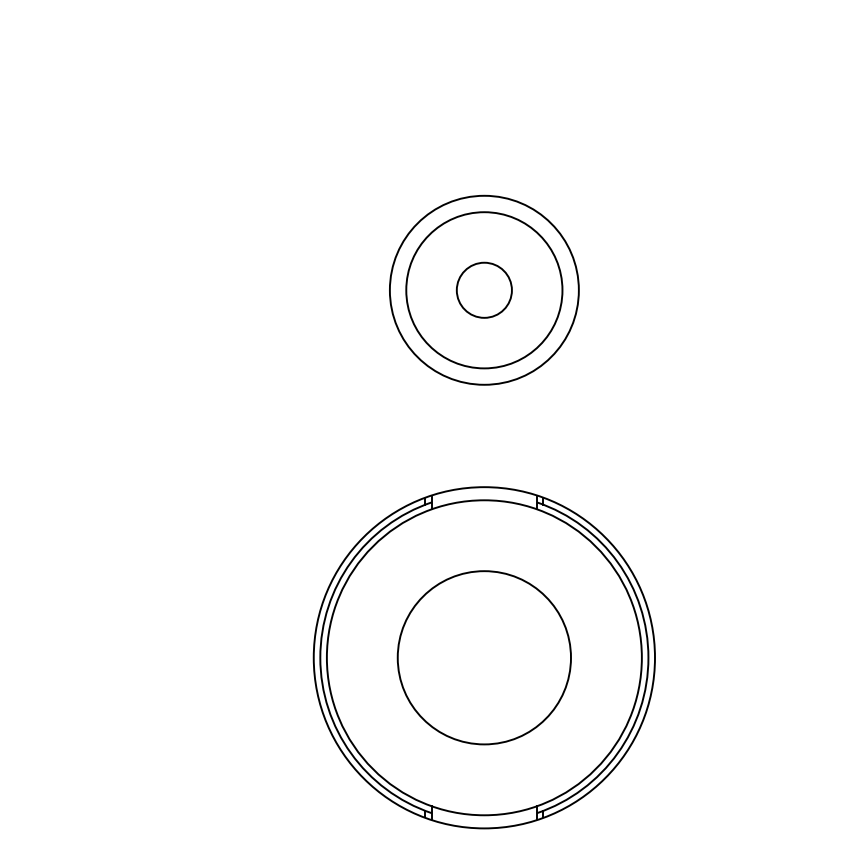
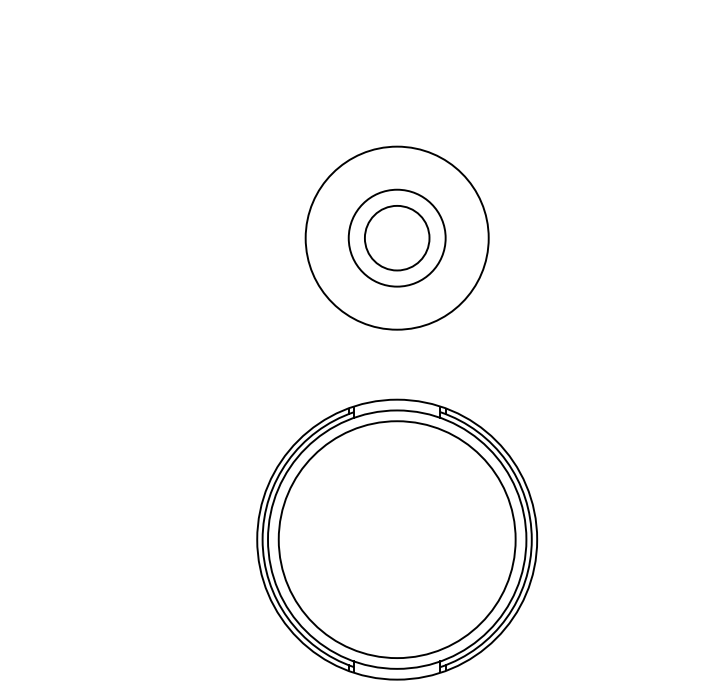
circle: (483, 289) -> (396, 237), size x1.43
circle: (484, 289) -> (397, 237), size x1.43
circle: (484, 290) -> (397, 238), size x0.62
circle: (484, 657) -> (397, 539), size x1.67

